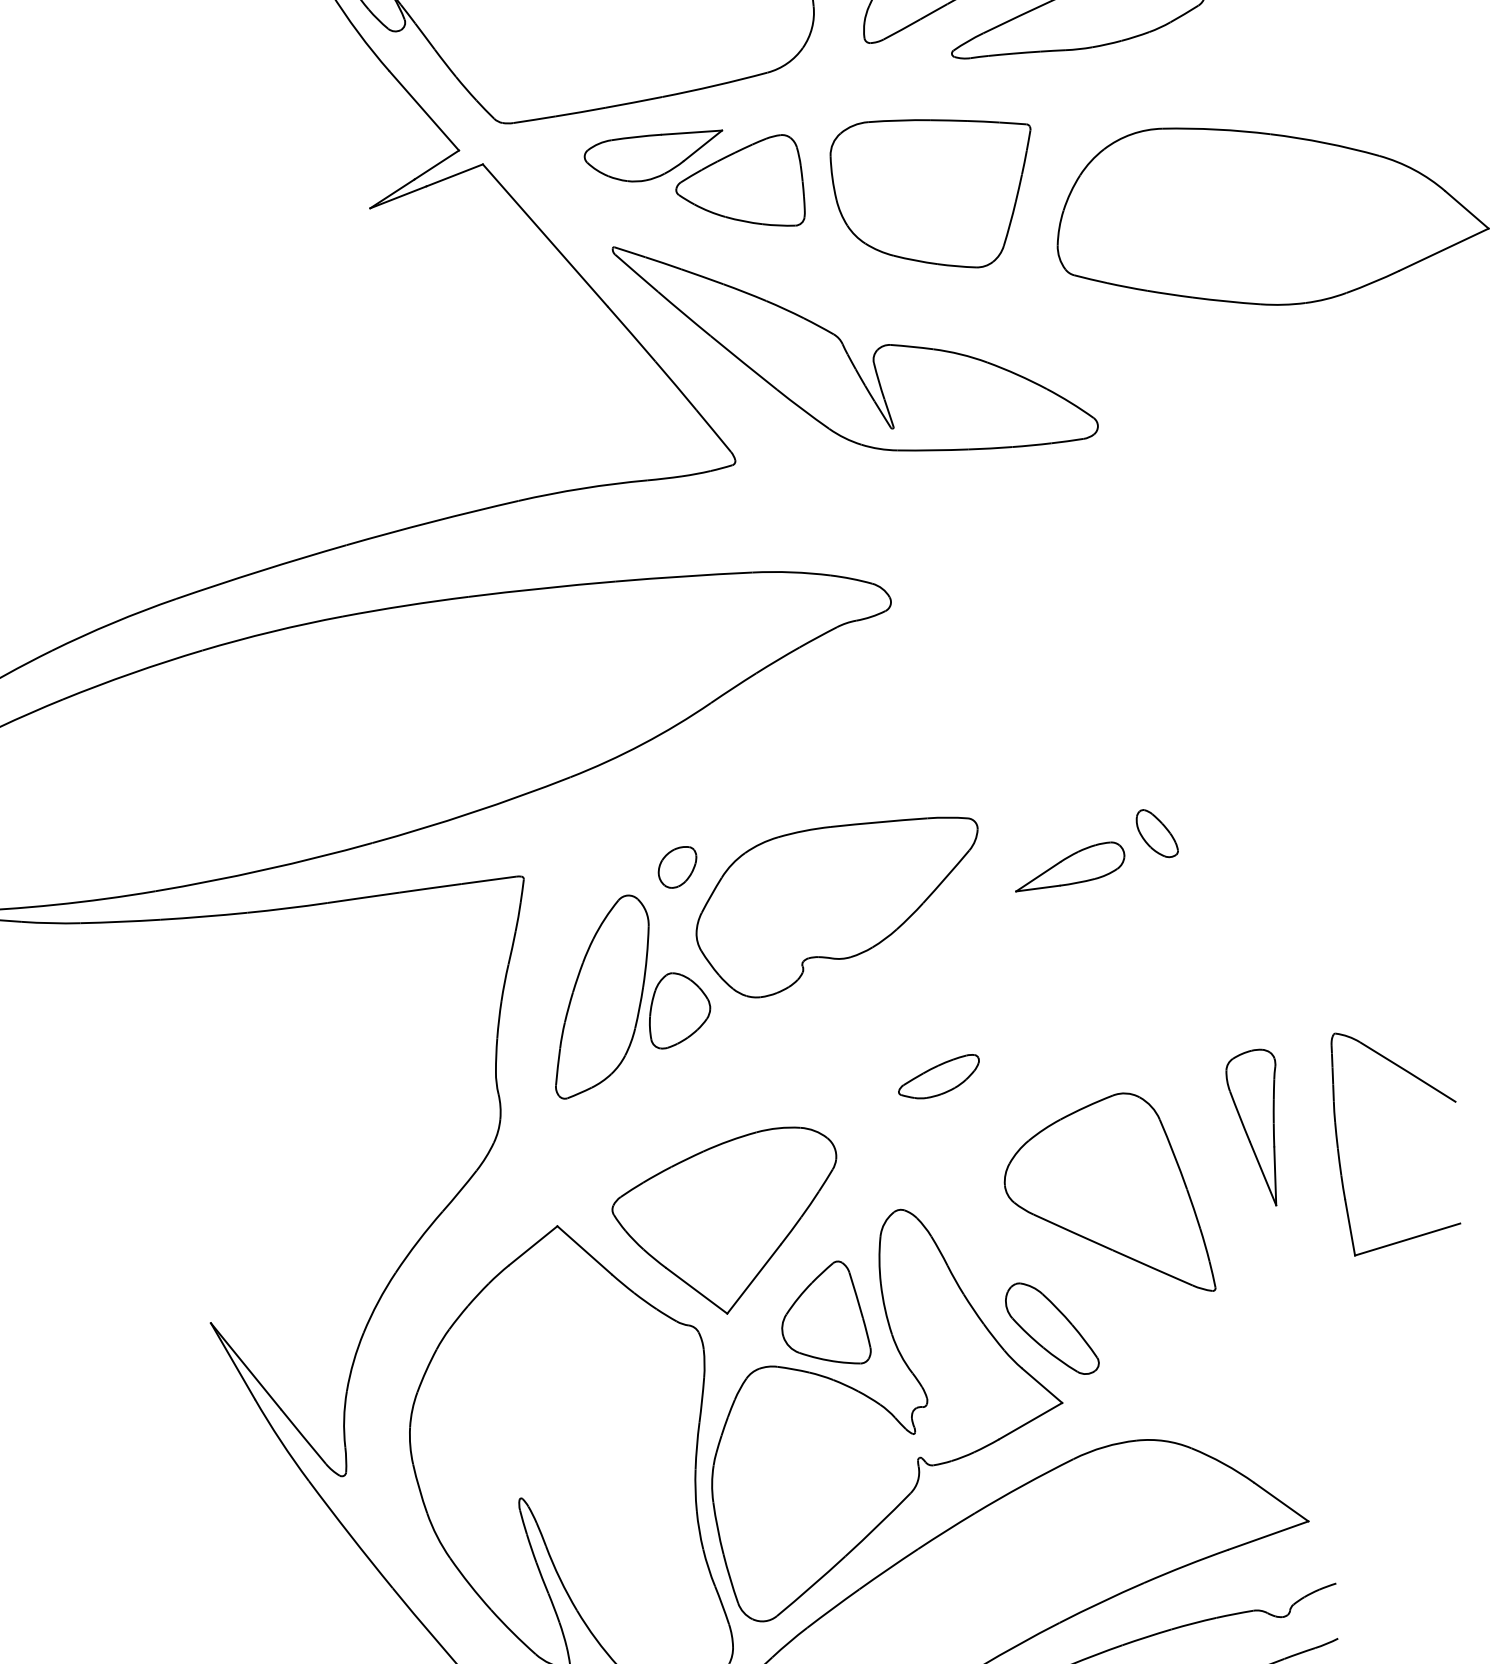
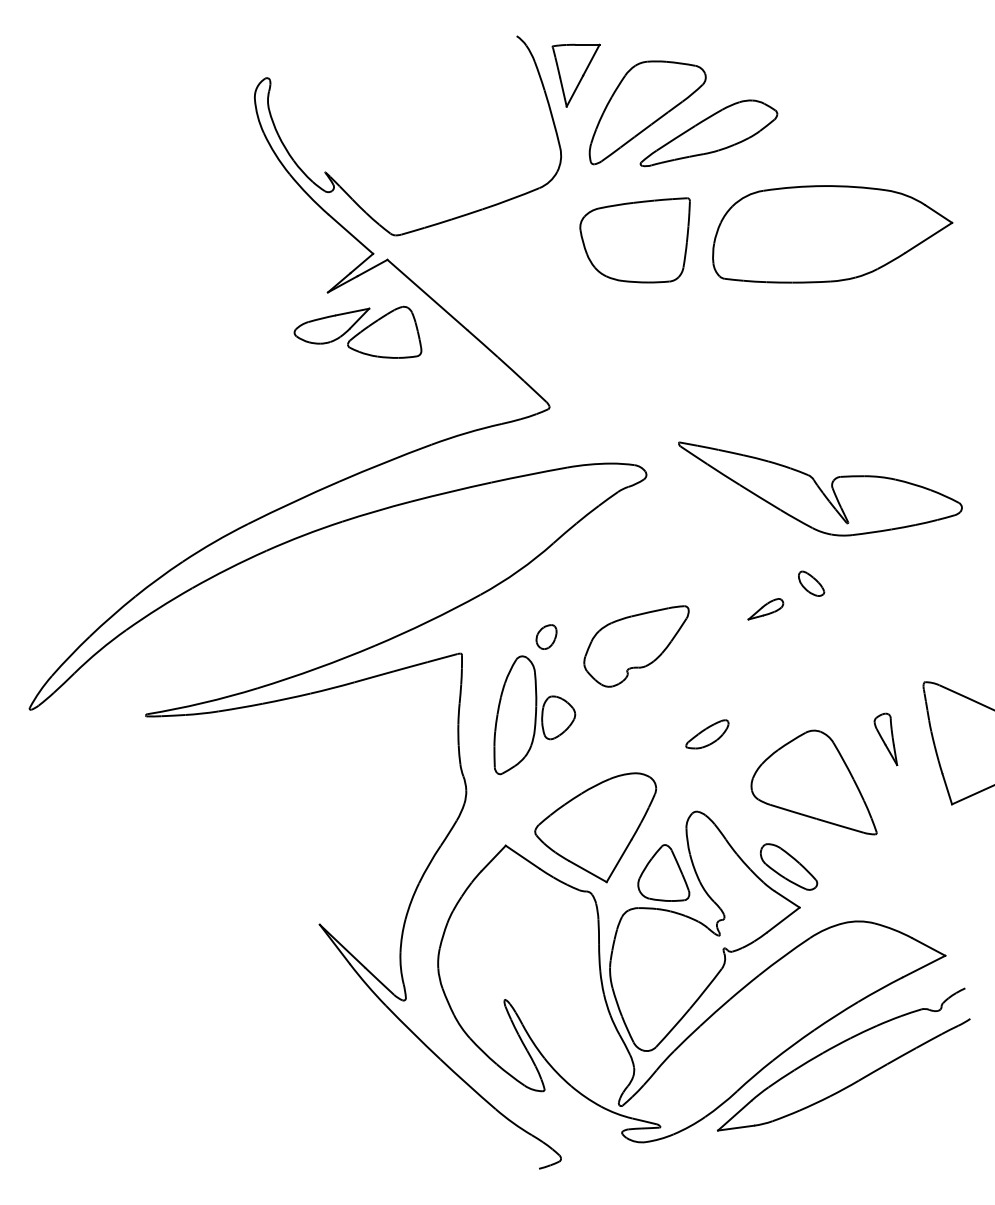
part: (696, 168) -> (357, 331), moved
part: (852, 360) -> (820, 488), moved
part: (1070, 868) -> (765, 609), size x0.6
part: (833, 904) -> (636, 646), size x0.7
part: (1252, 1125) -> (885, 739), size x0.6

